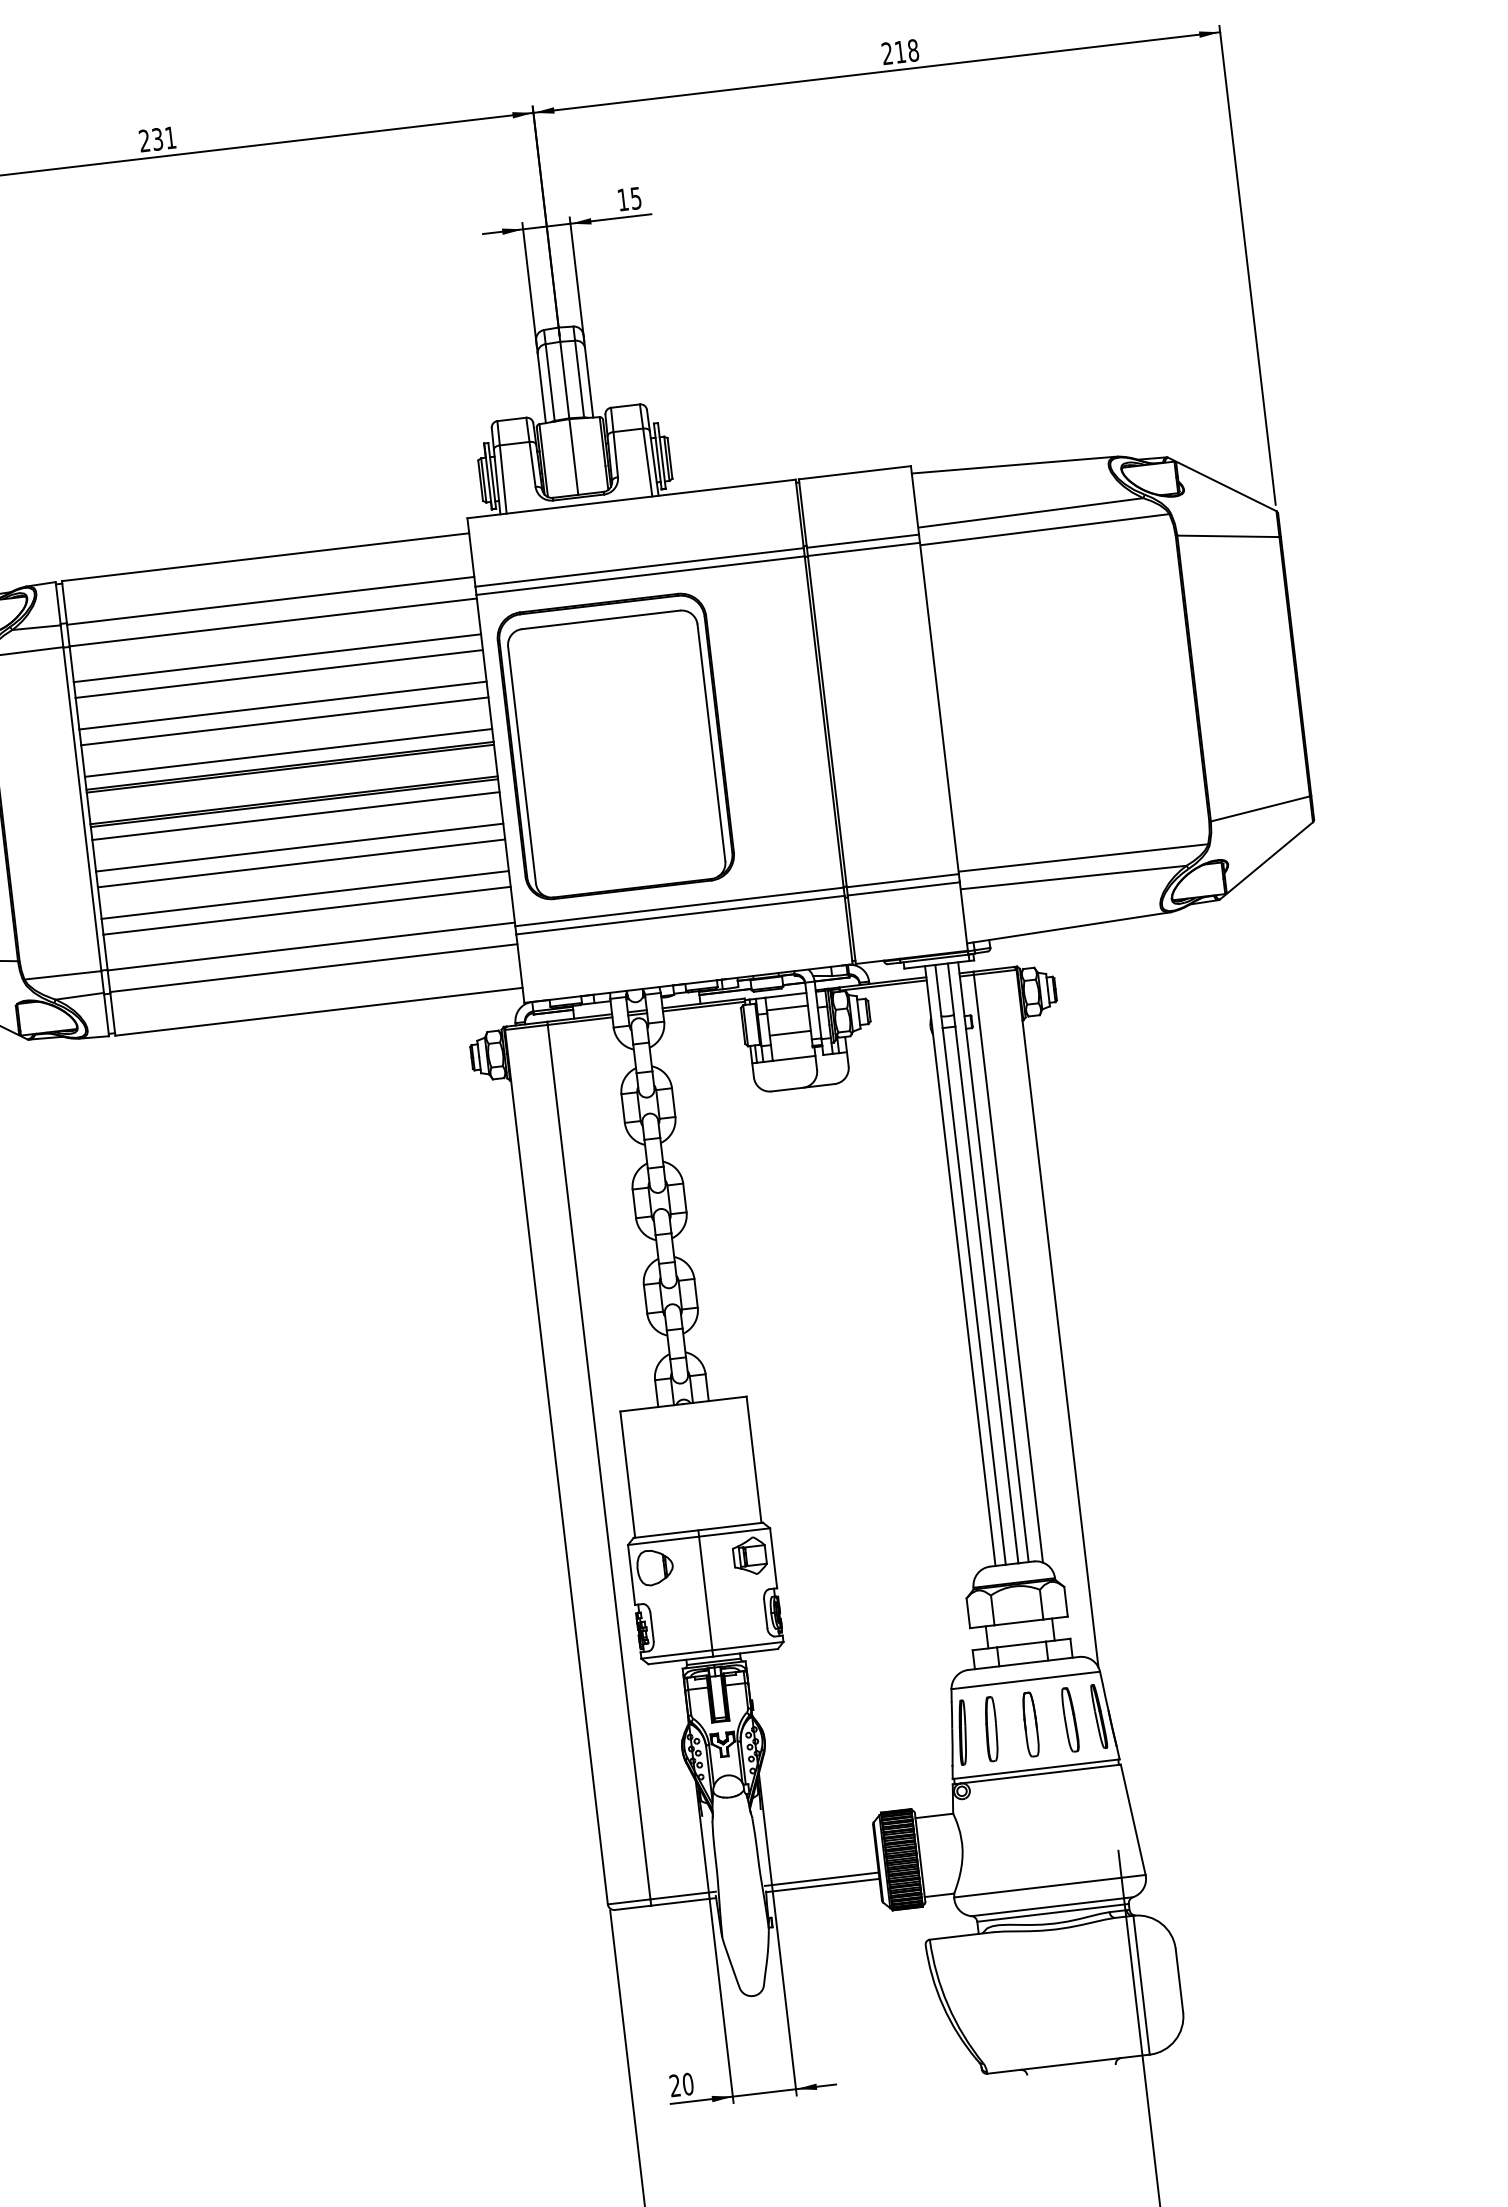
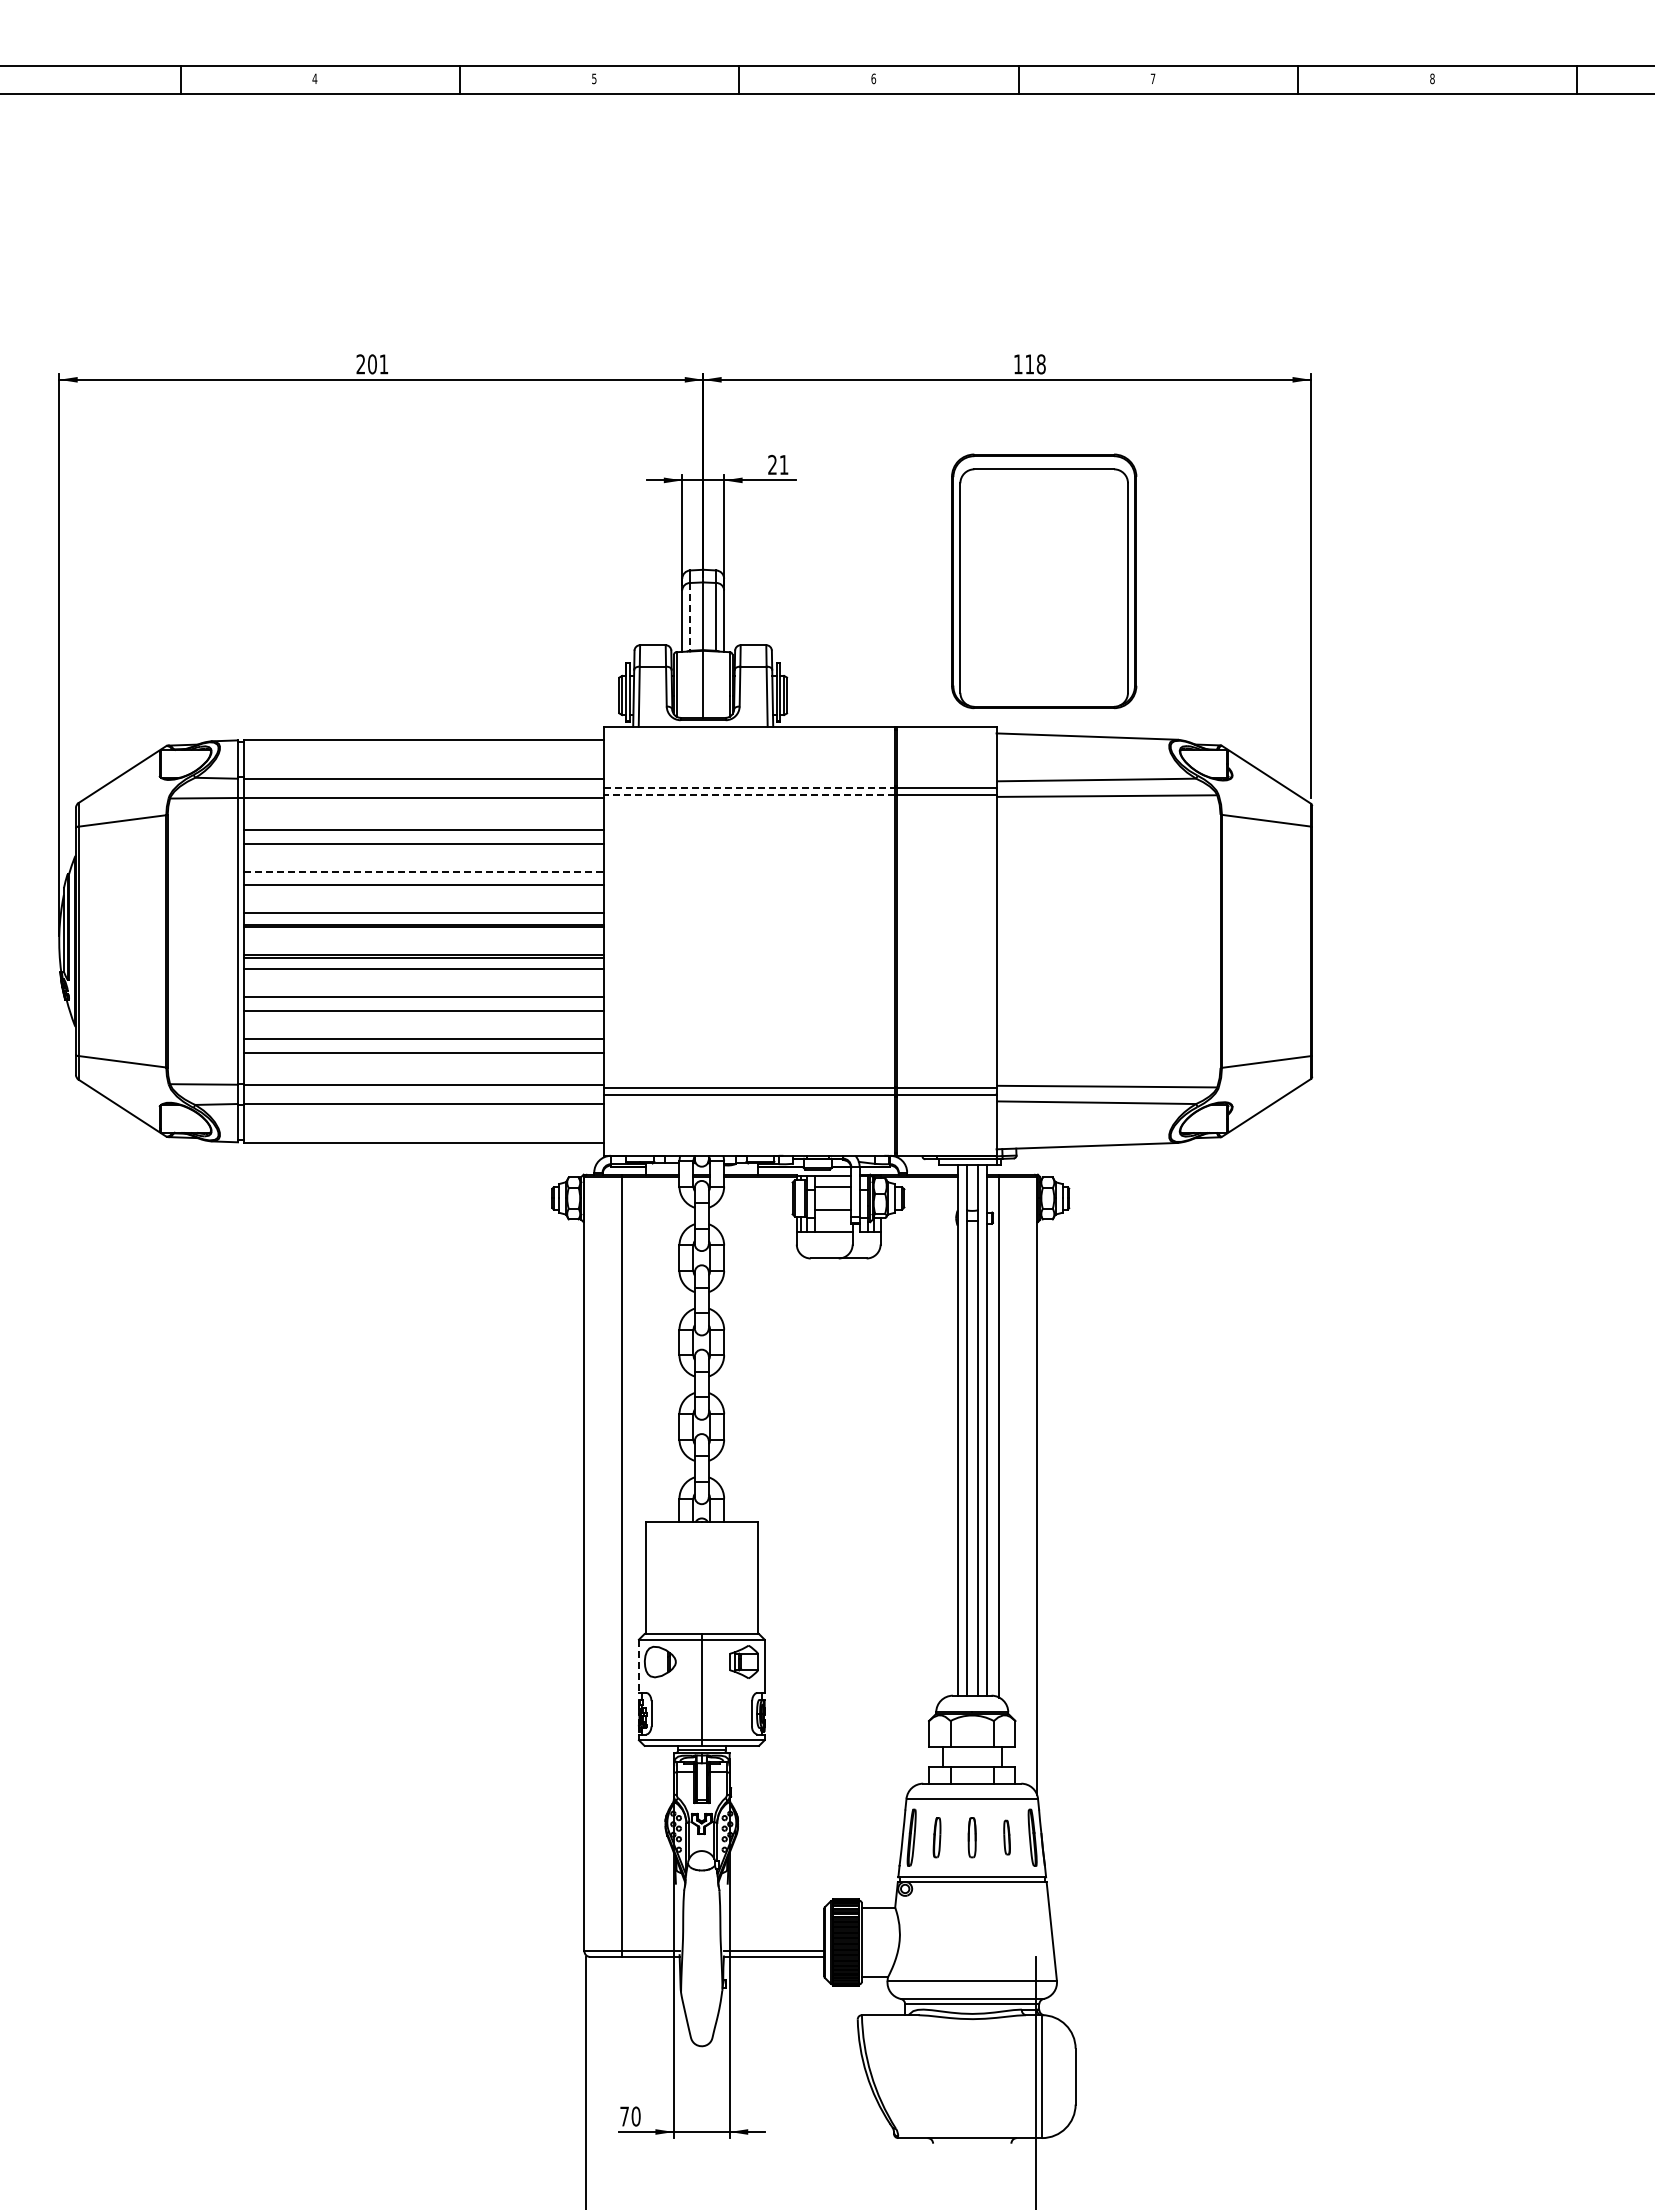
text: (886, 53) -> (1017, 364), 218 -> 118
text: (157, 139) -> (372, 364), 231 -> 201
text: (629, 198) -> (778, 464), 15 -> 21
line: (550, 382) -> (690, 616), solid -> dashed
line: (639, 567) -> (749, 787), solid -> dashed
line: (639, 575) -> (748, 794), solid -> dashed
line: (283, 705) -> (424, 871), solid -> dashed
part: (616, 746) -> (1044, 581), moved
line: (631, 1575) -> (638, 1666), solid -> dashed
part: (1069, 1719) -> (1006, 1837), size x0.6
part: (1031, 1724) -> (972, 1837), size x0.7
part: (990, 1729) -> (936, 1837), size x0.7
text: (675, 2085) -> (624, 2116), 20 -> 70

